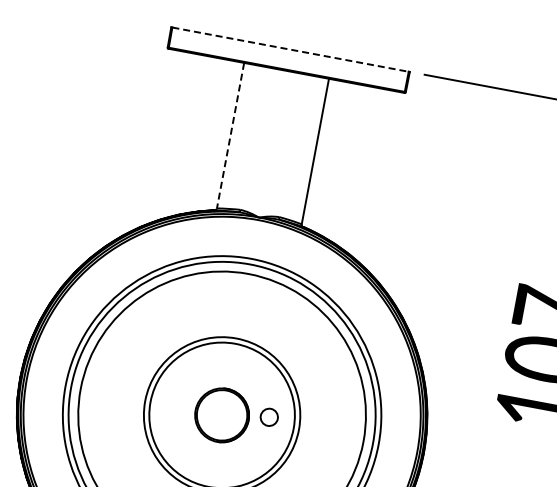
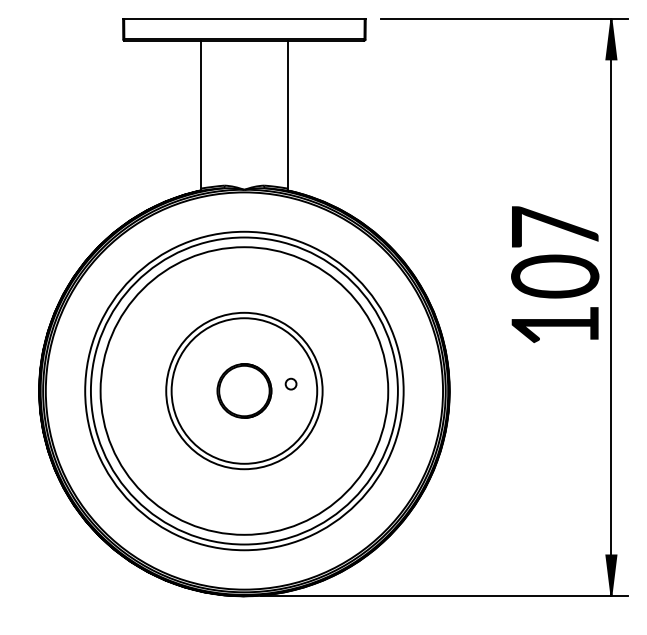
line: (290, 49) -> (244, 18), dashed -> solid
line: (230, 135) -> (201, 114), dashed -> solid
circle: (268, 416) -> (290, 383), size x0.62

